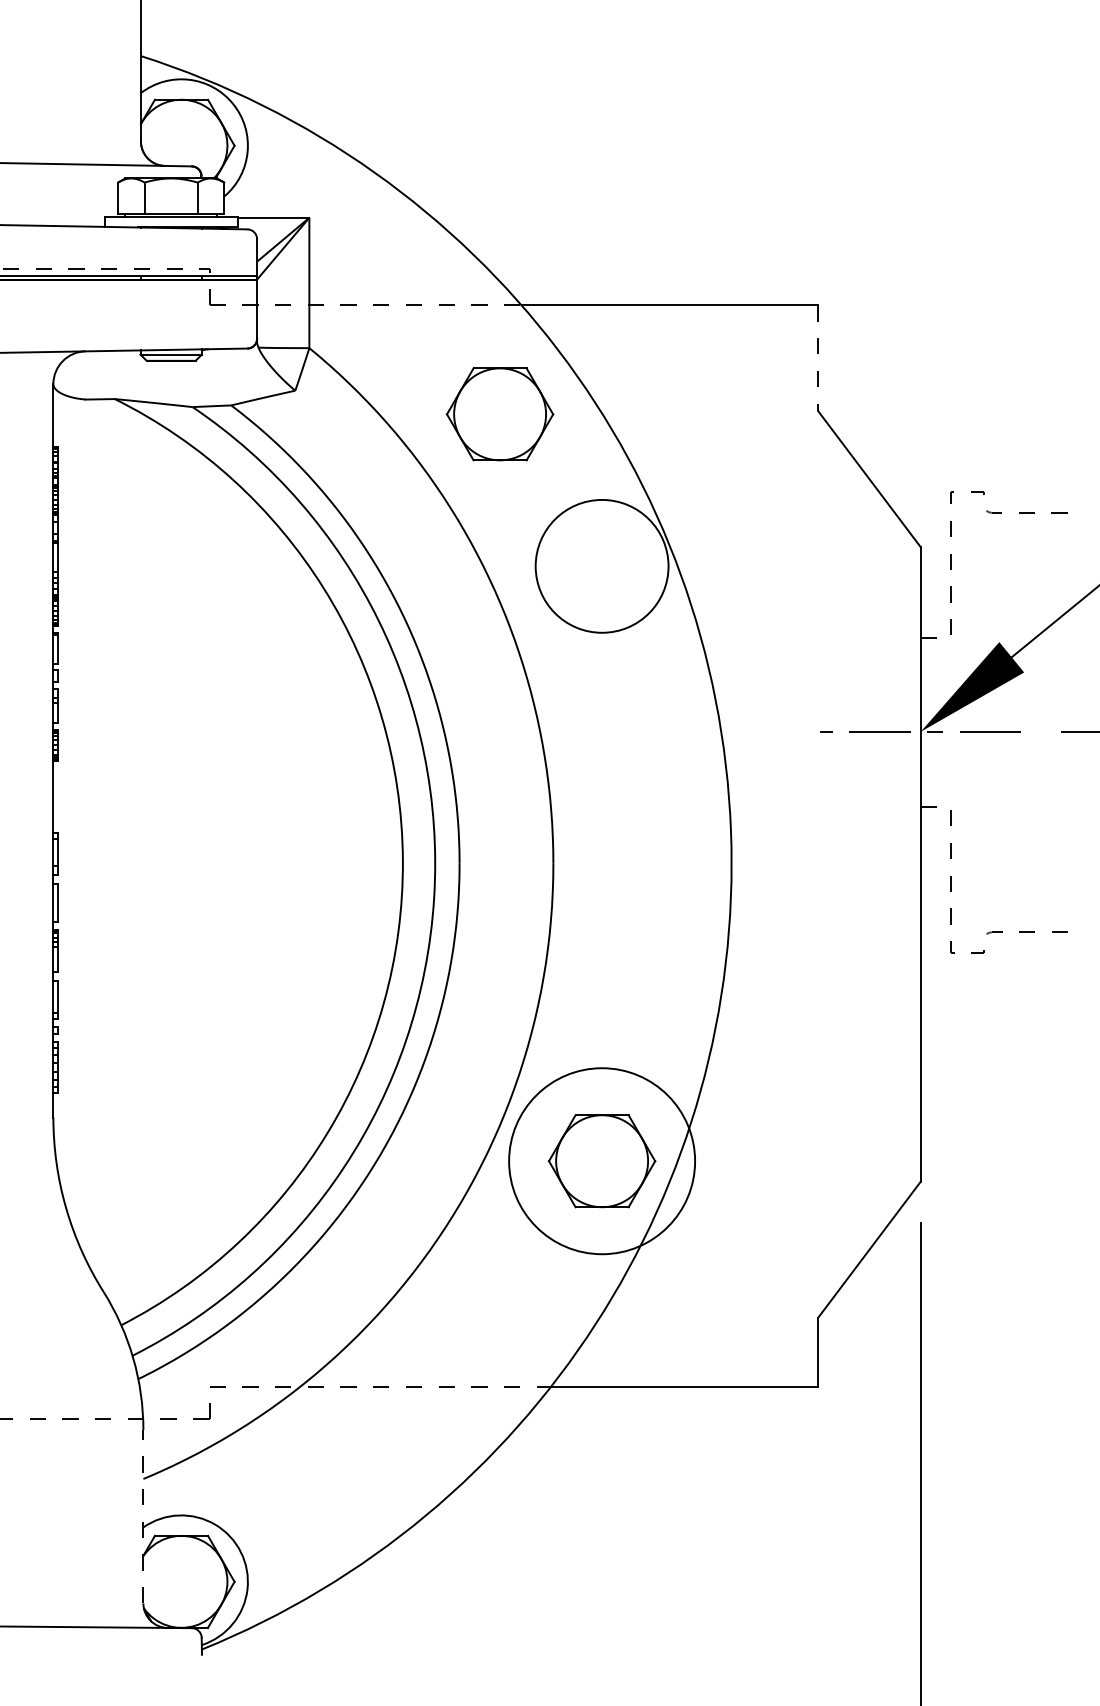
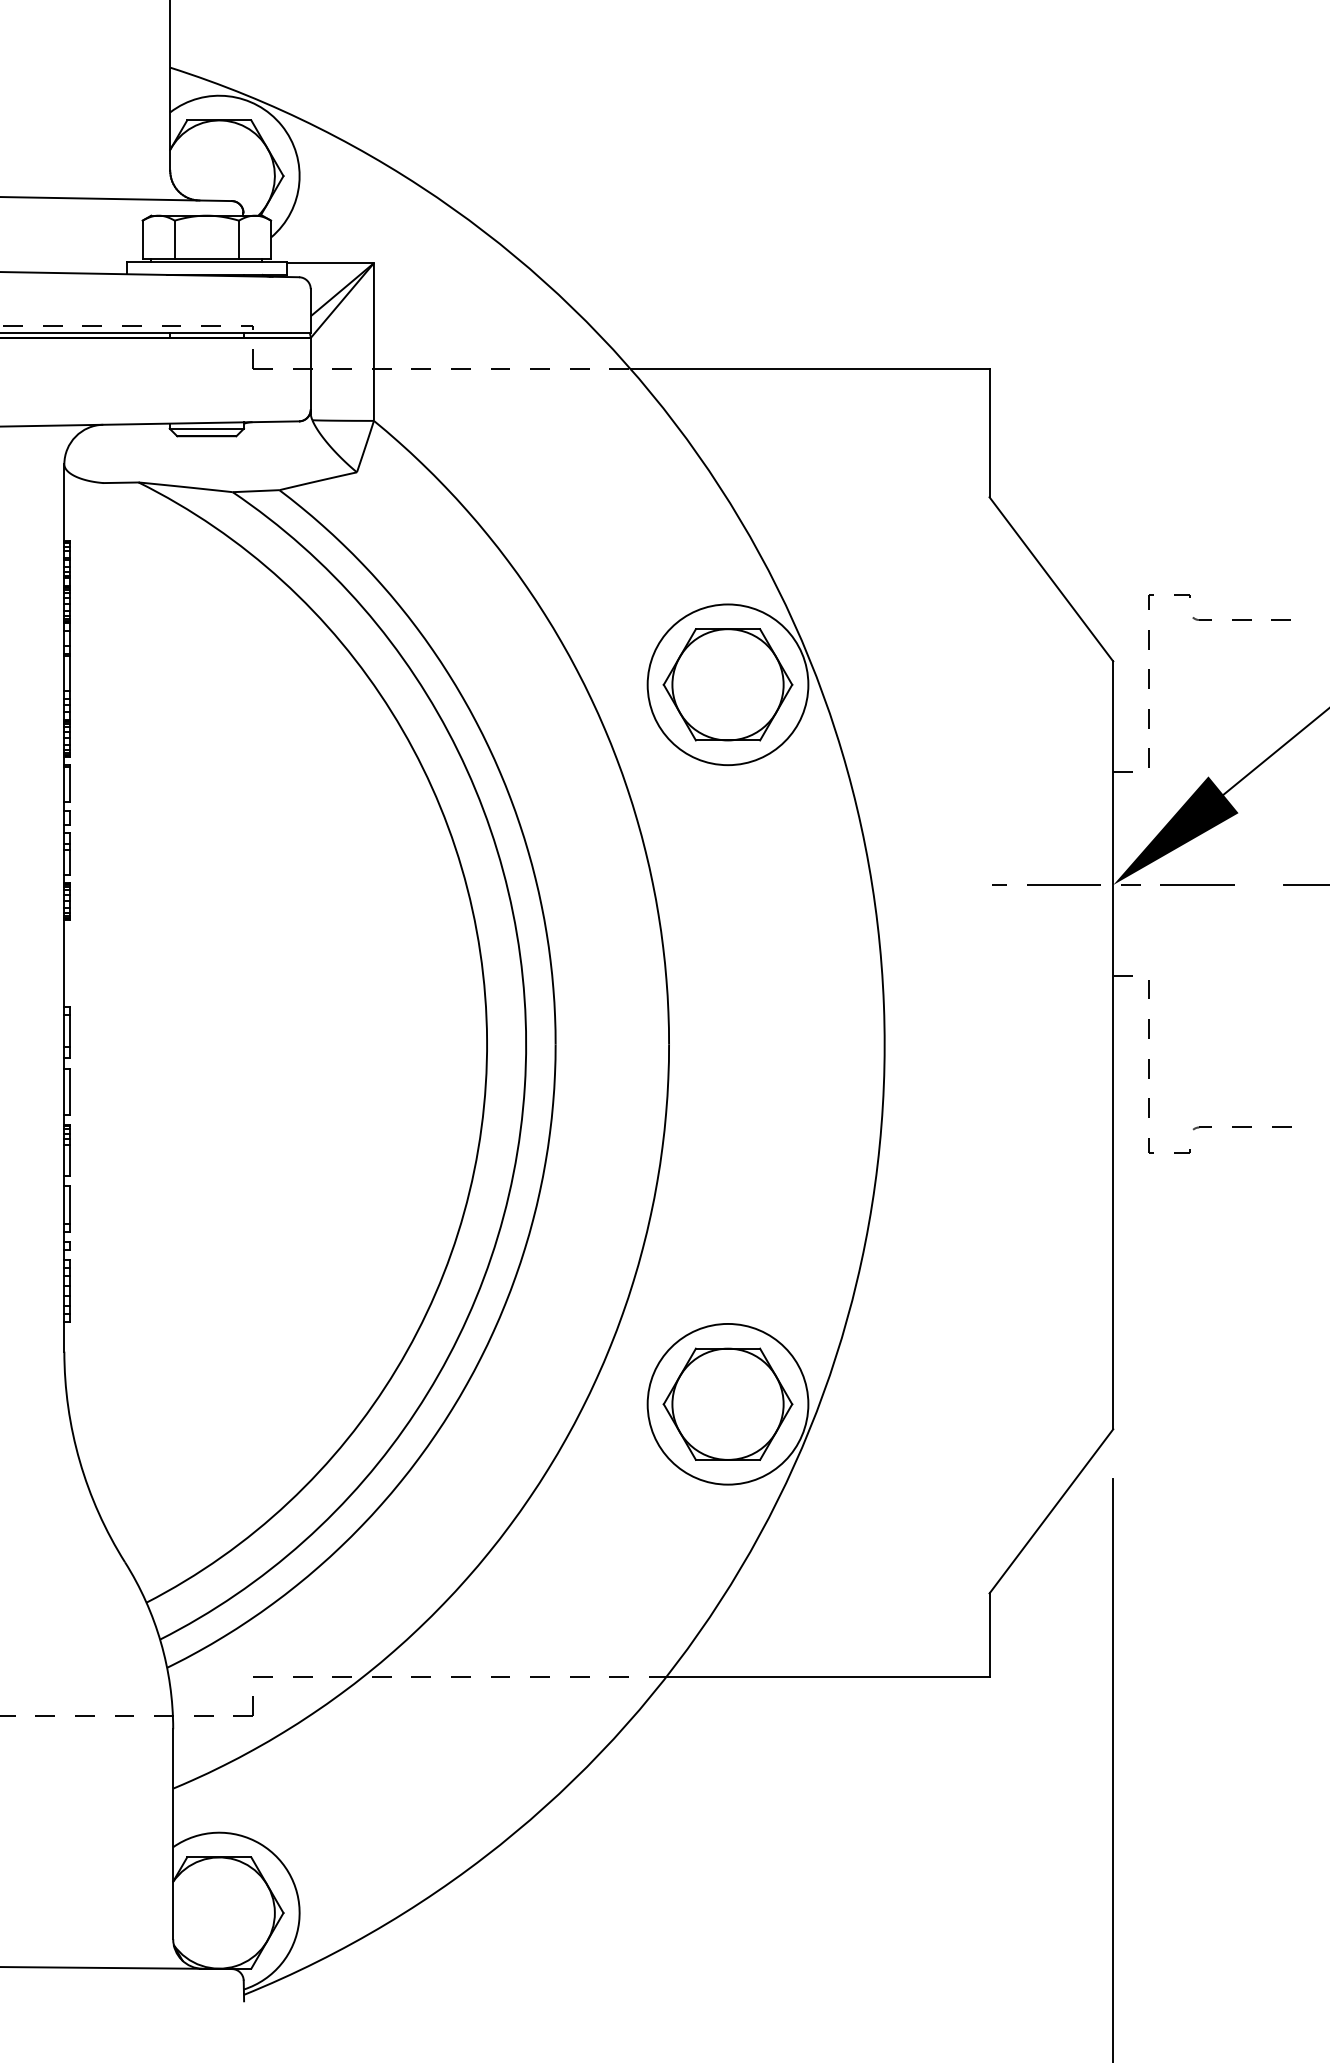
line: (818, 358) -> (989, 433), dashed -> solid
part: (499, 414) -> (727, 684), moved
circle: (601, 1160) -> (727, 1403), size x0.71
line: (143, 1516) -> (173, 1834), dashed -> solid

